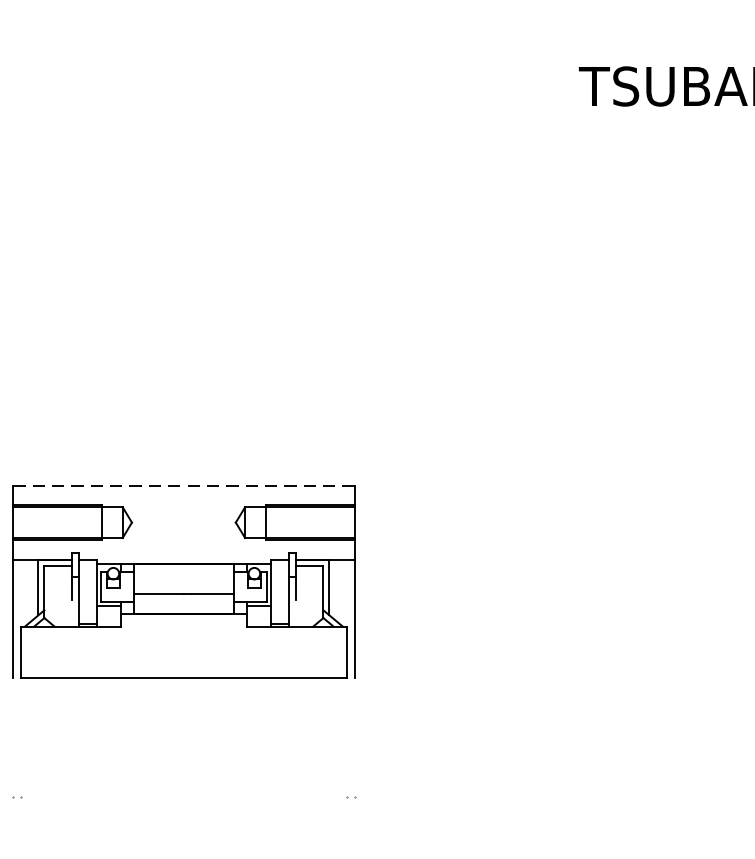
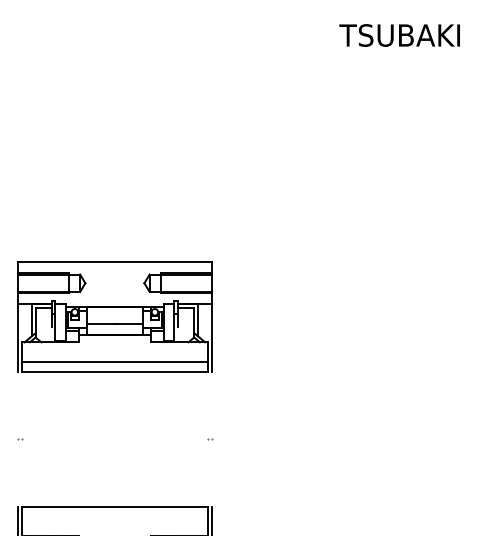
line: (183, 486) -> (114, 262), dashed -> solid
line: (183, 660) -> (114, 361), added

